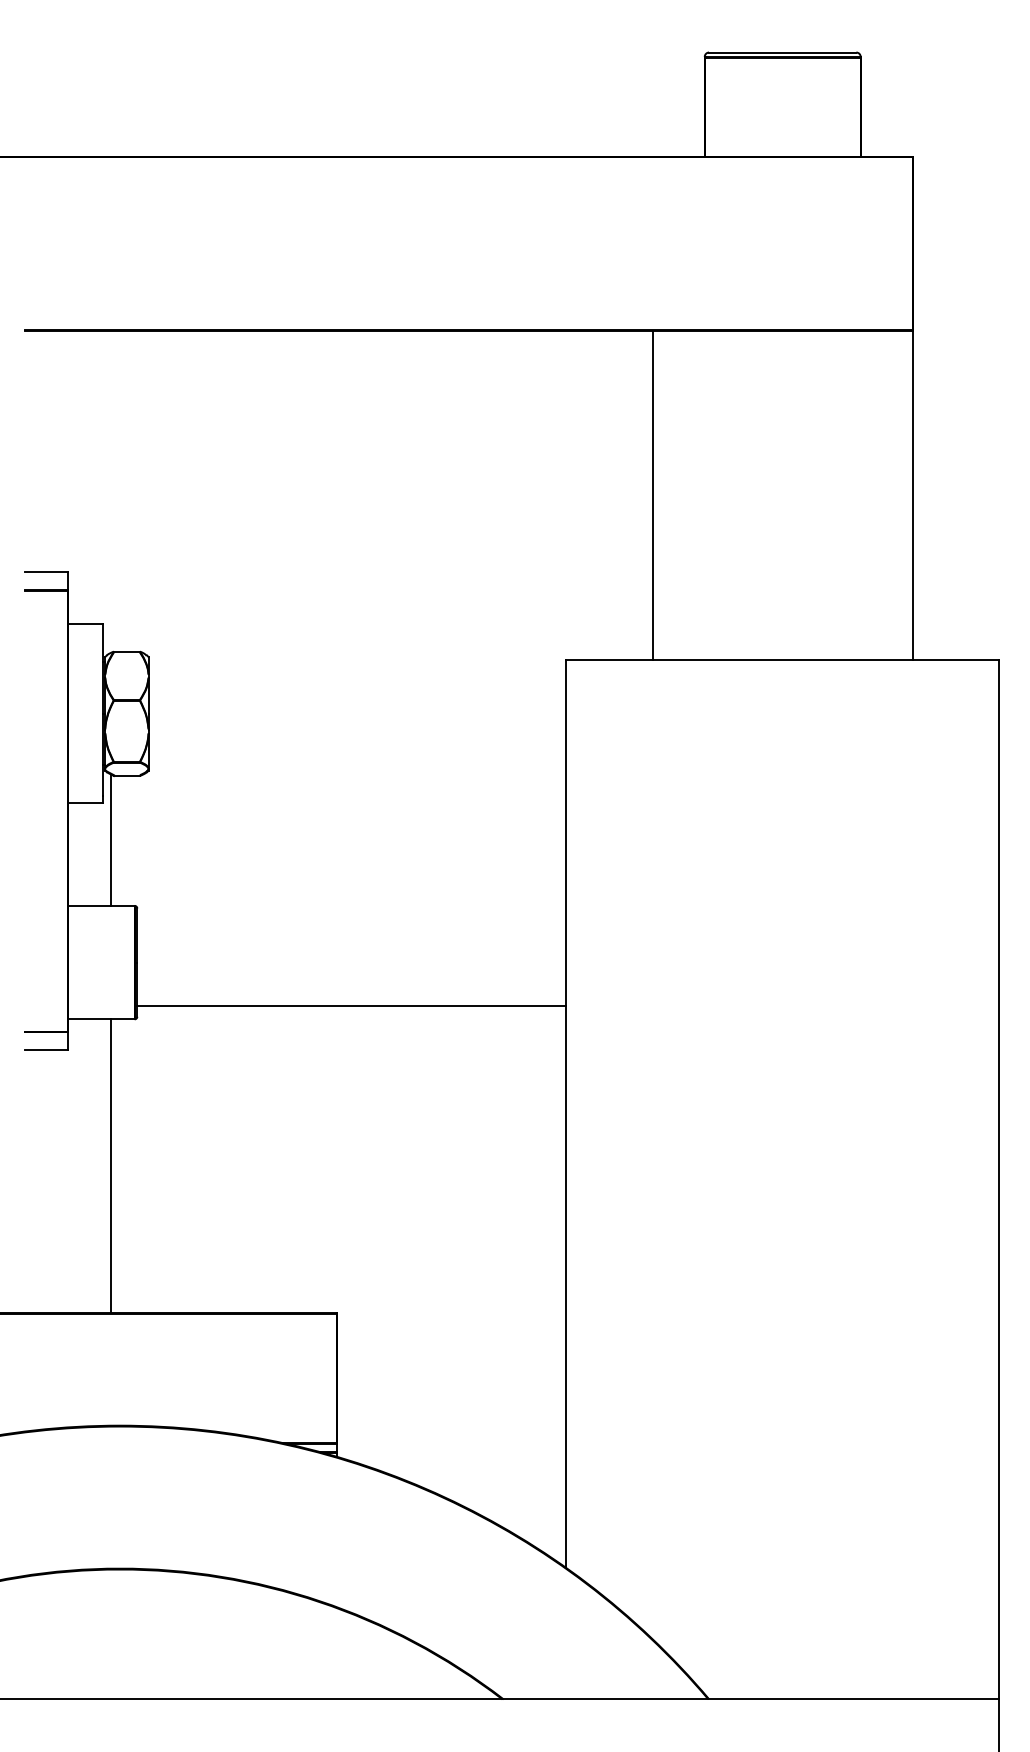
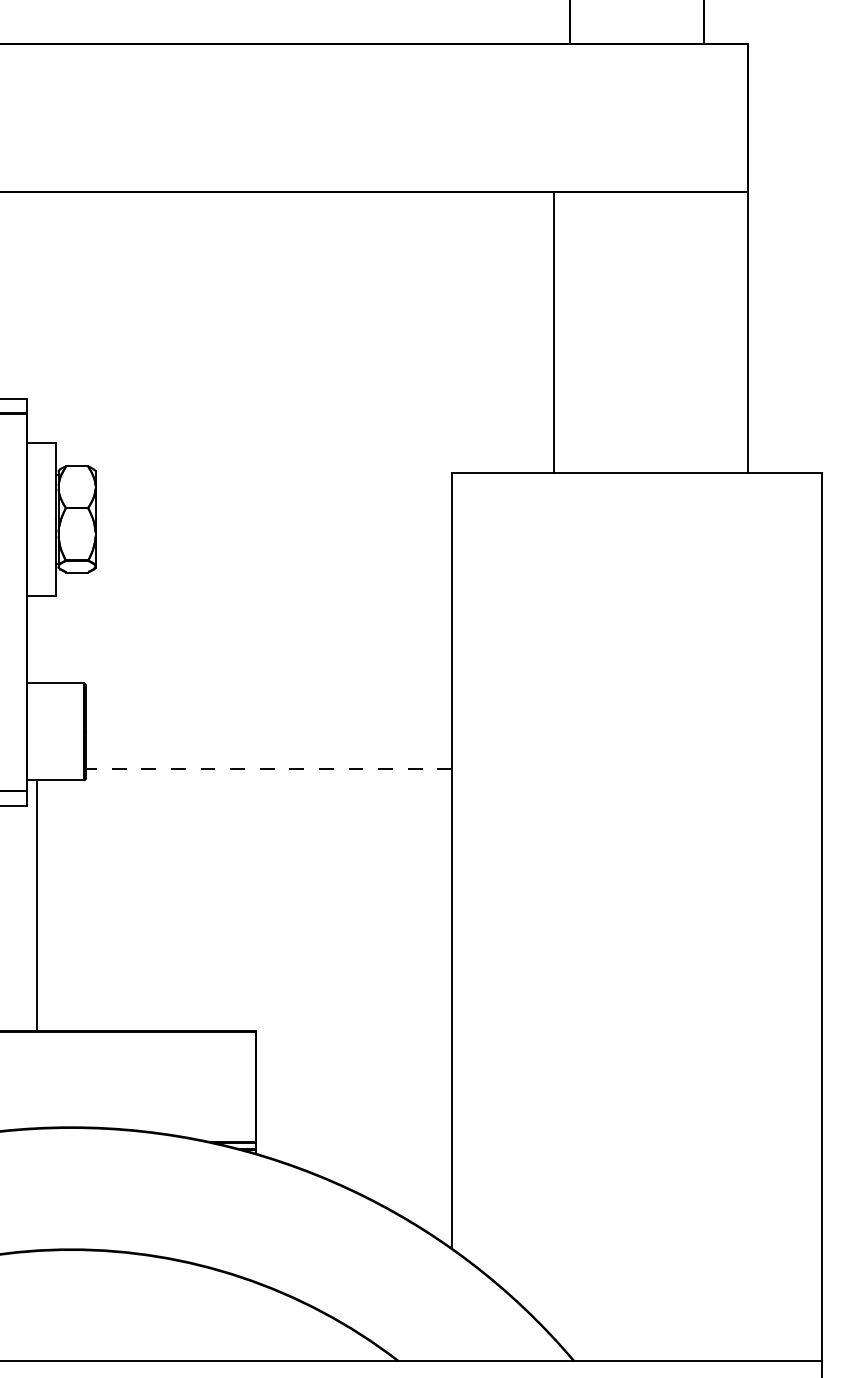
line: (652, 494) -> (554, 332), moved
line: (111, 839) -> (63, 626), removed
line: (351, 1006) -> (268, 769), solid -> dashed
line: (111, 1166) -> (37, 905), moved

